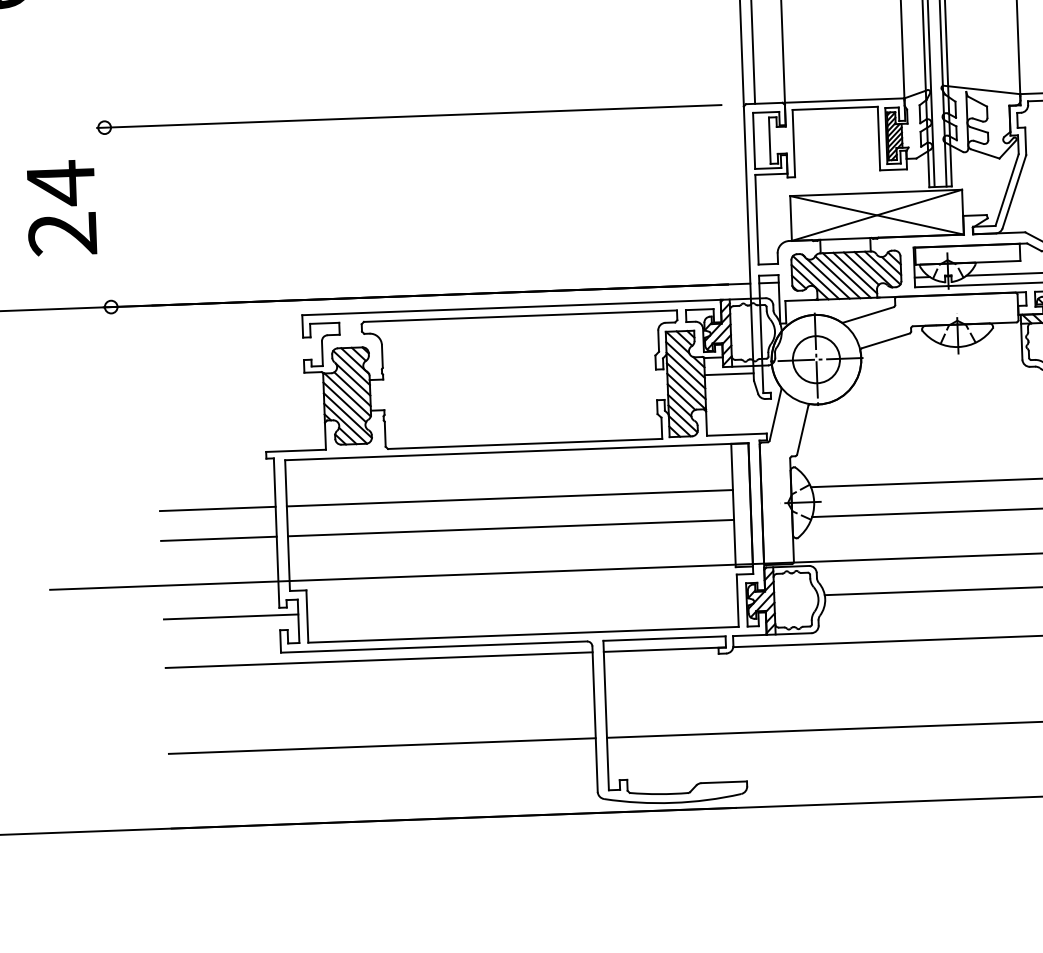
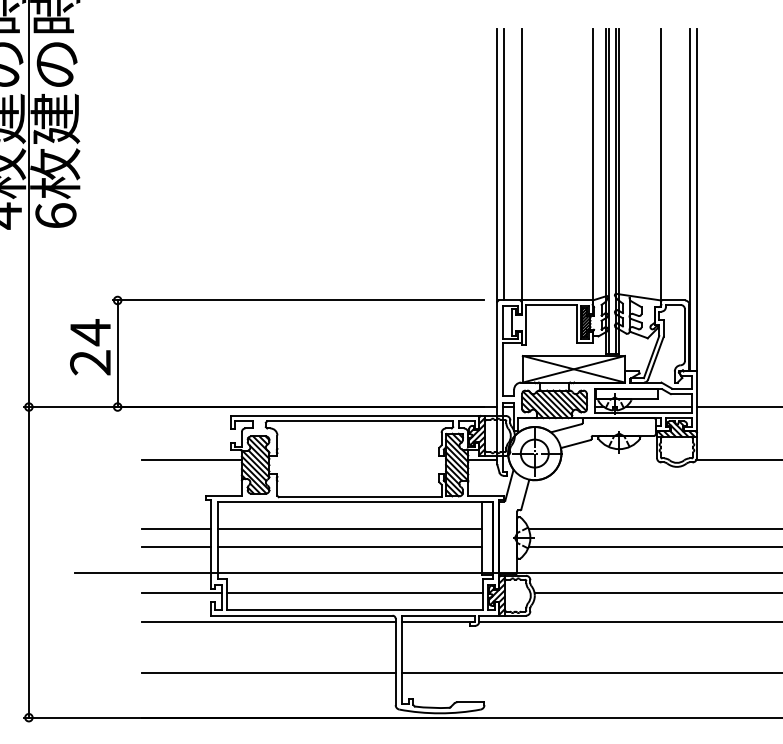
line: (107, 216) -> (117, 353), added
line: (238, 392) -> (191, 460), added
line: (521, 606) -> (354, 593), added

